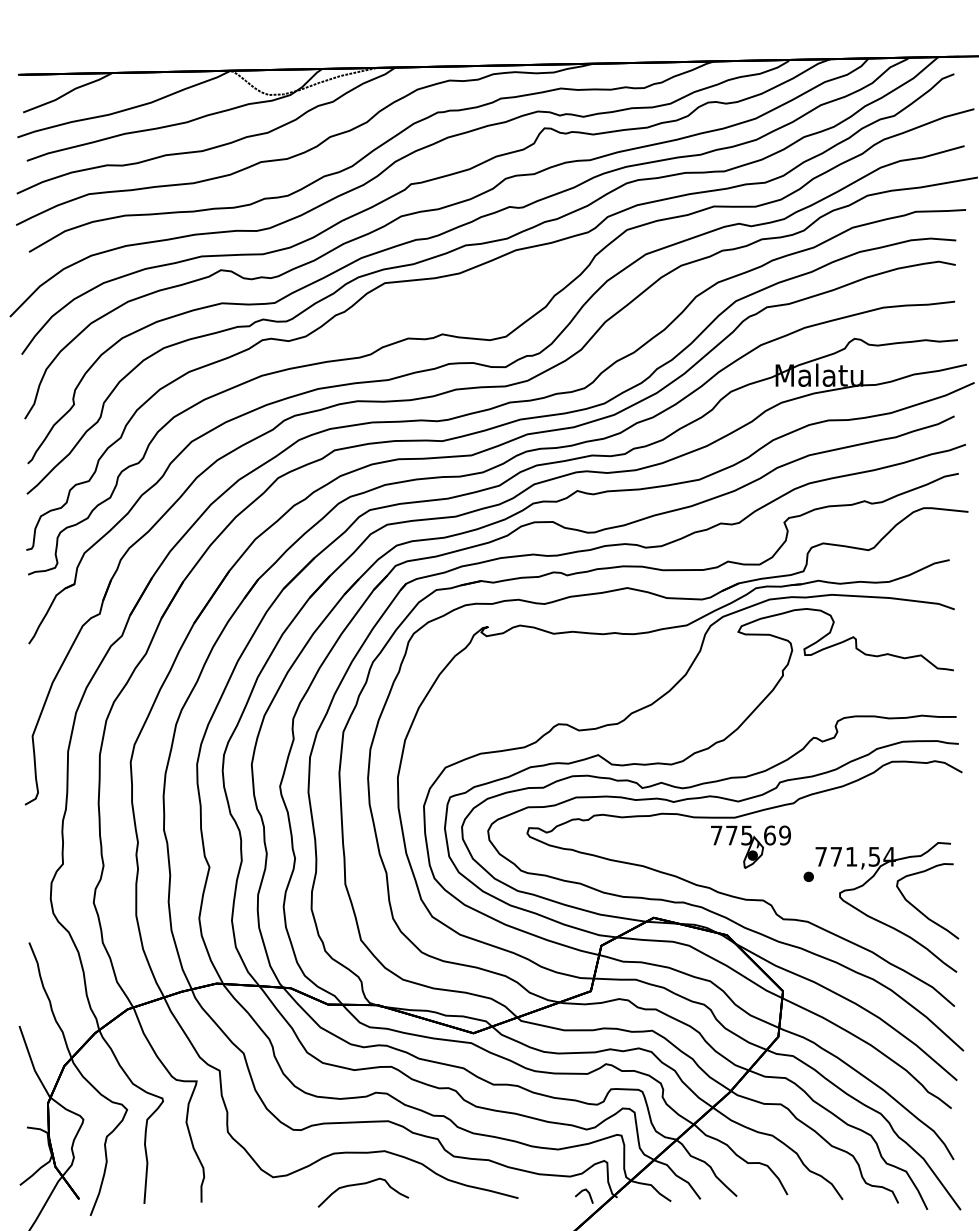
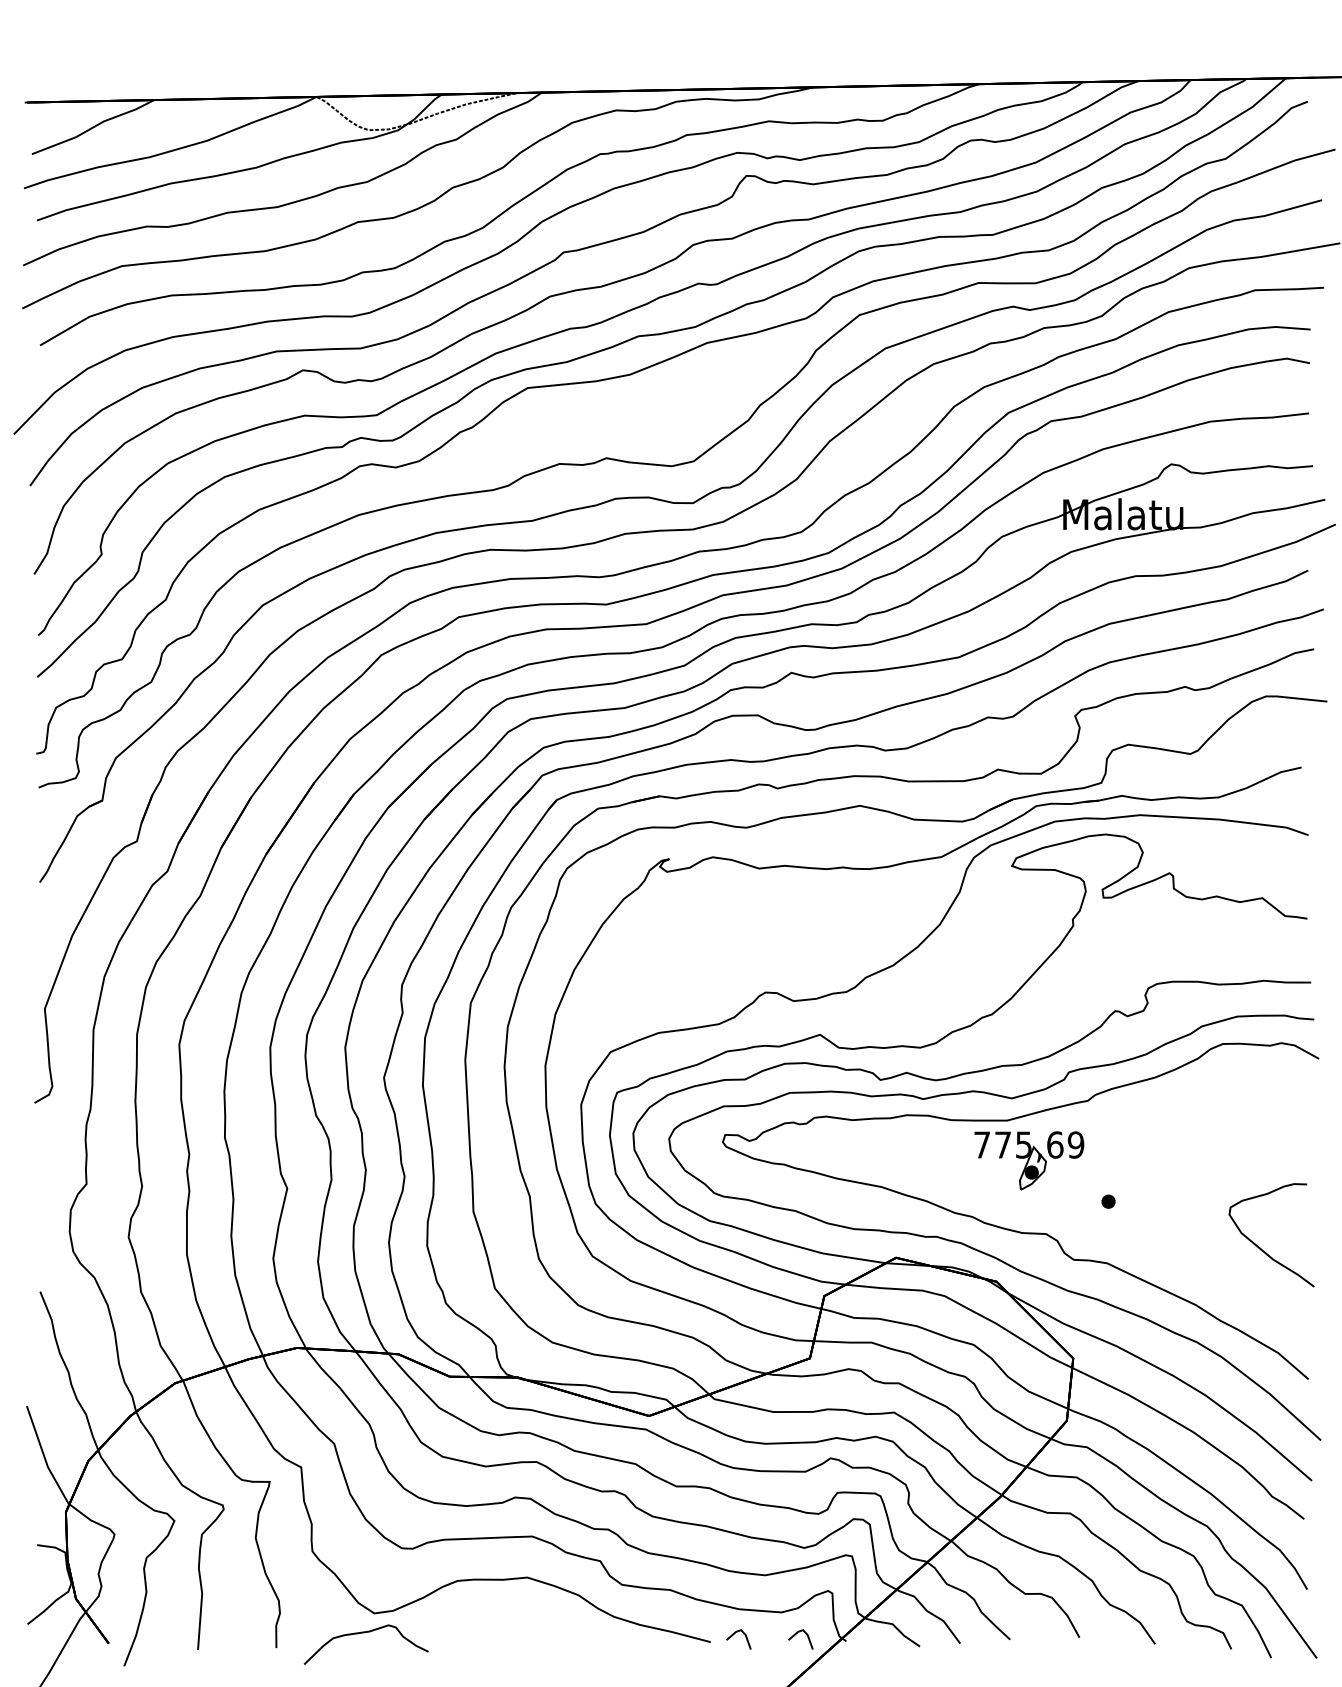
part: (879, 920) -> (1205, 1261), removed
curve: (362, 1184) -> (364, 1633), moved
line: (535, 1192) -> (734, 1634), added

